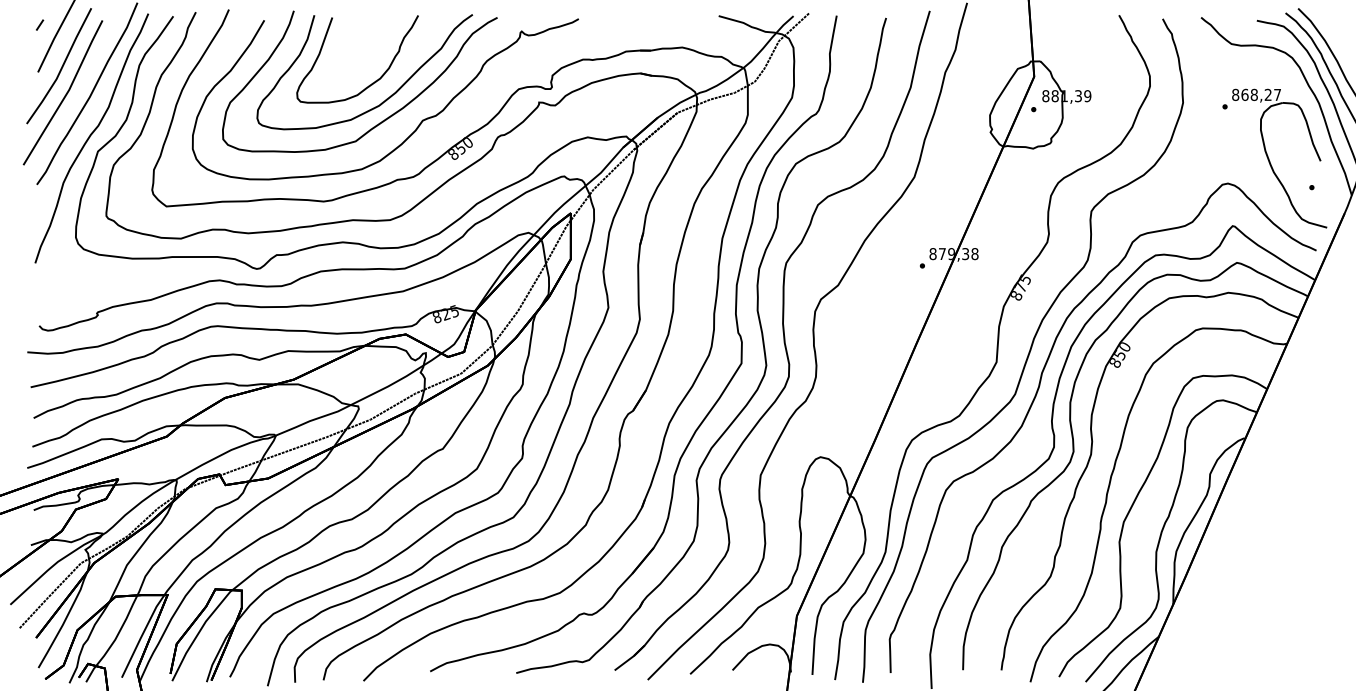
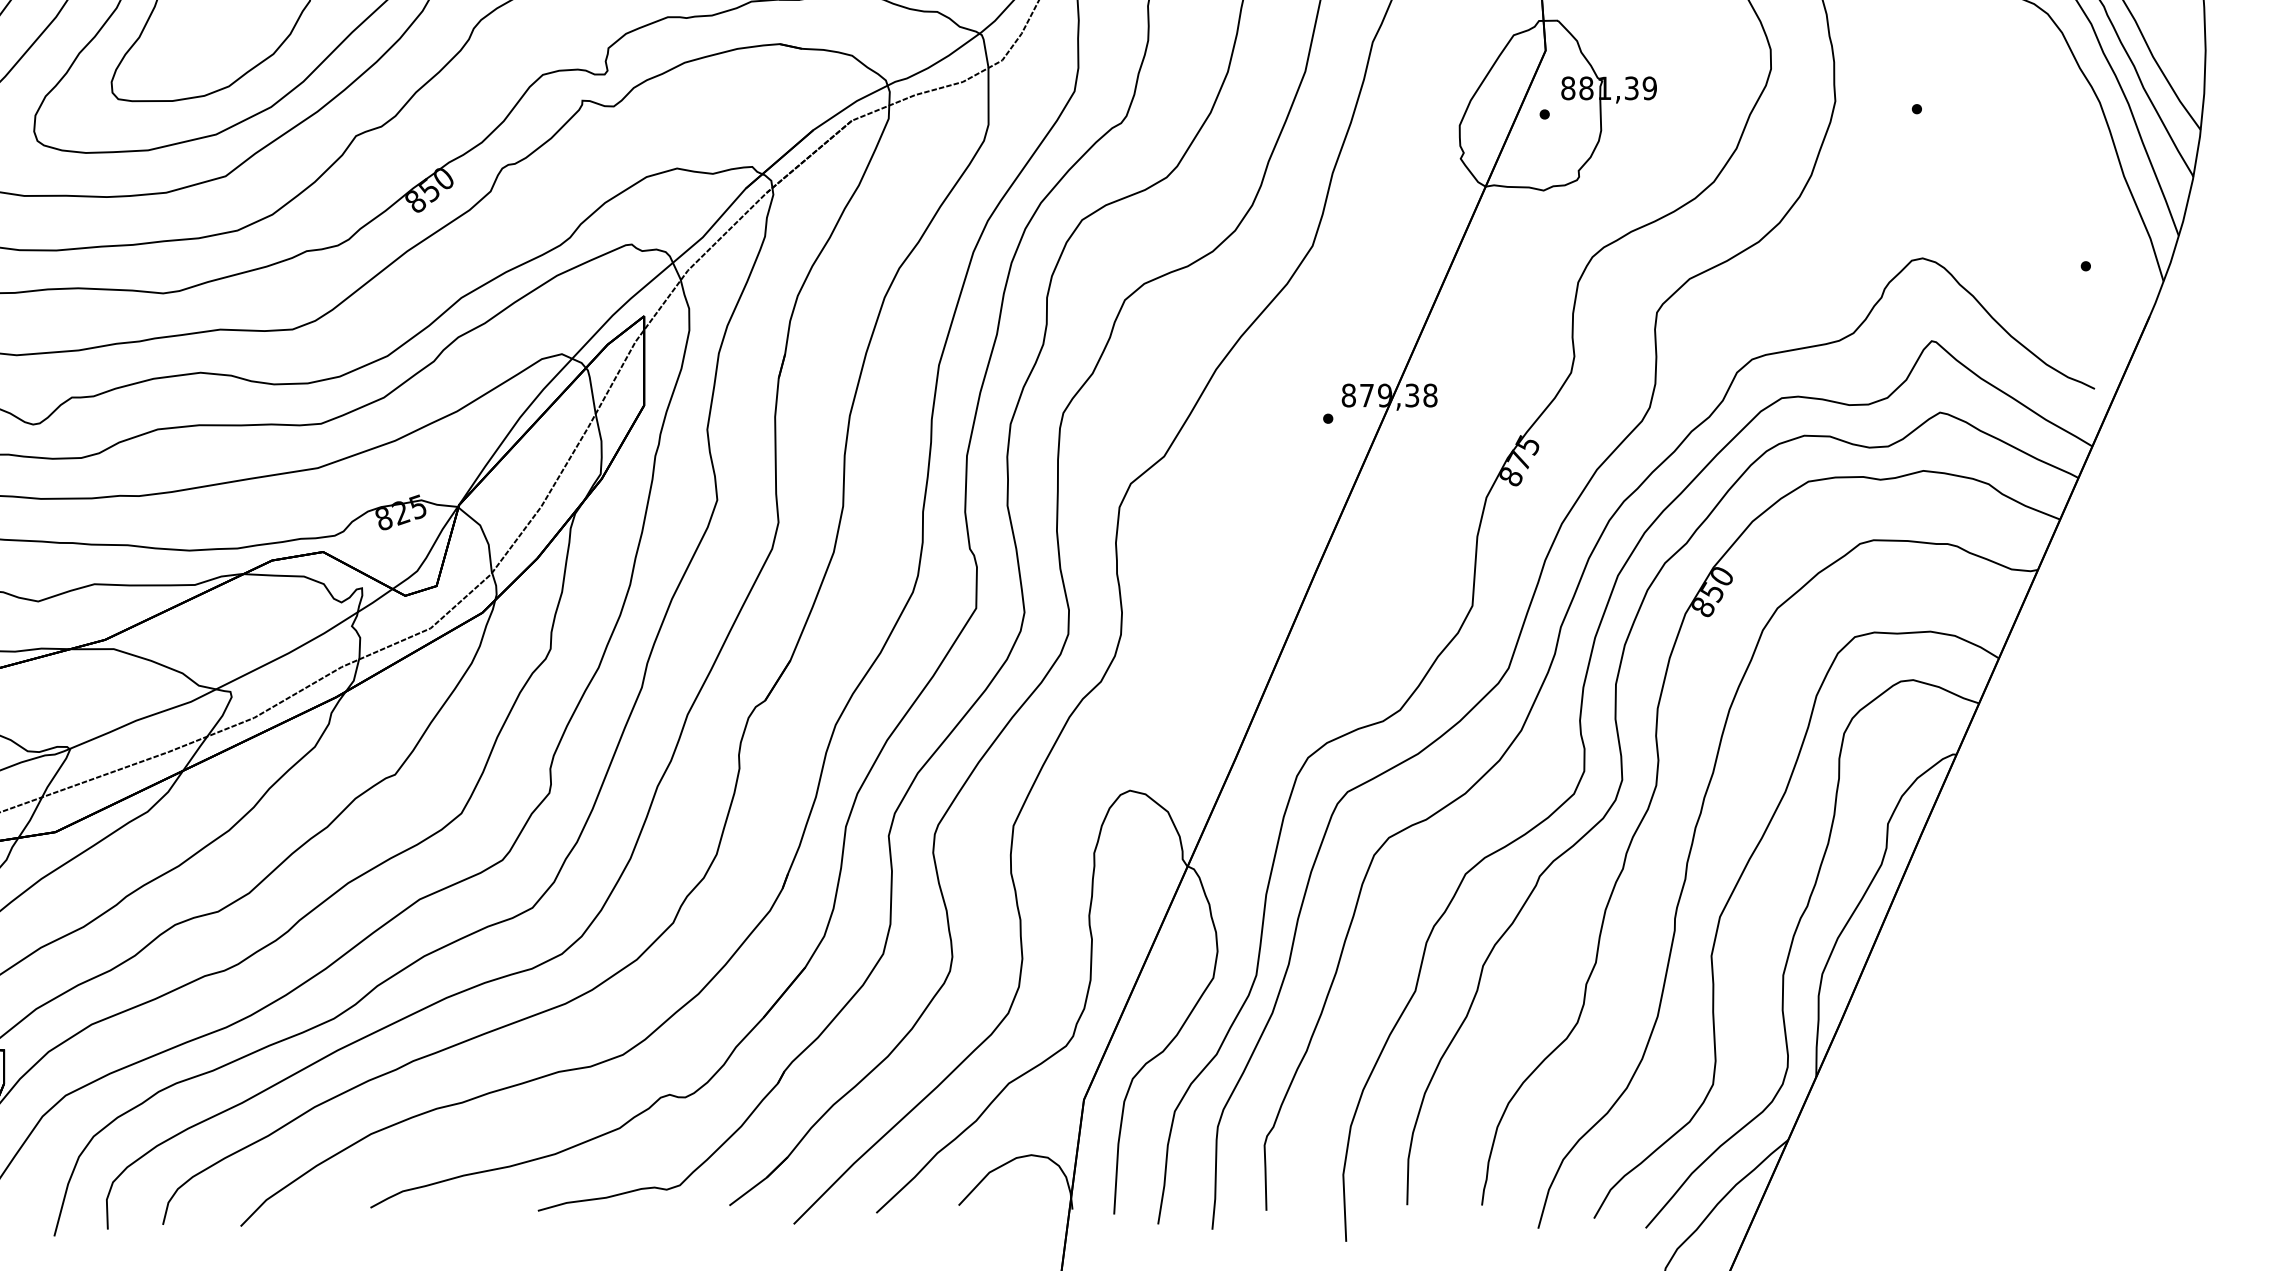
part: (1270, 161) -> (2005, 215), removed

